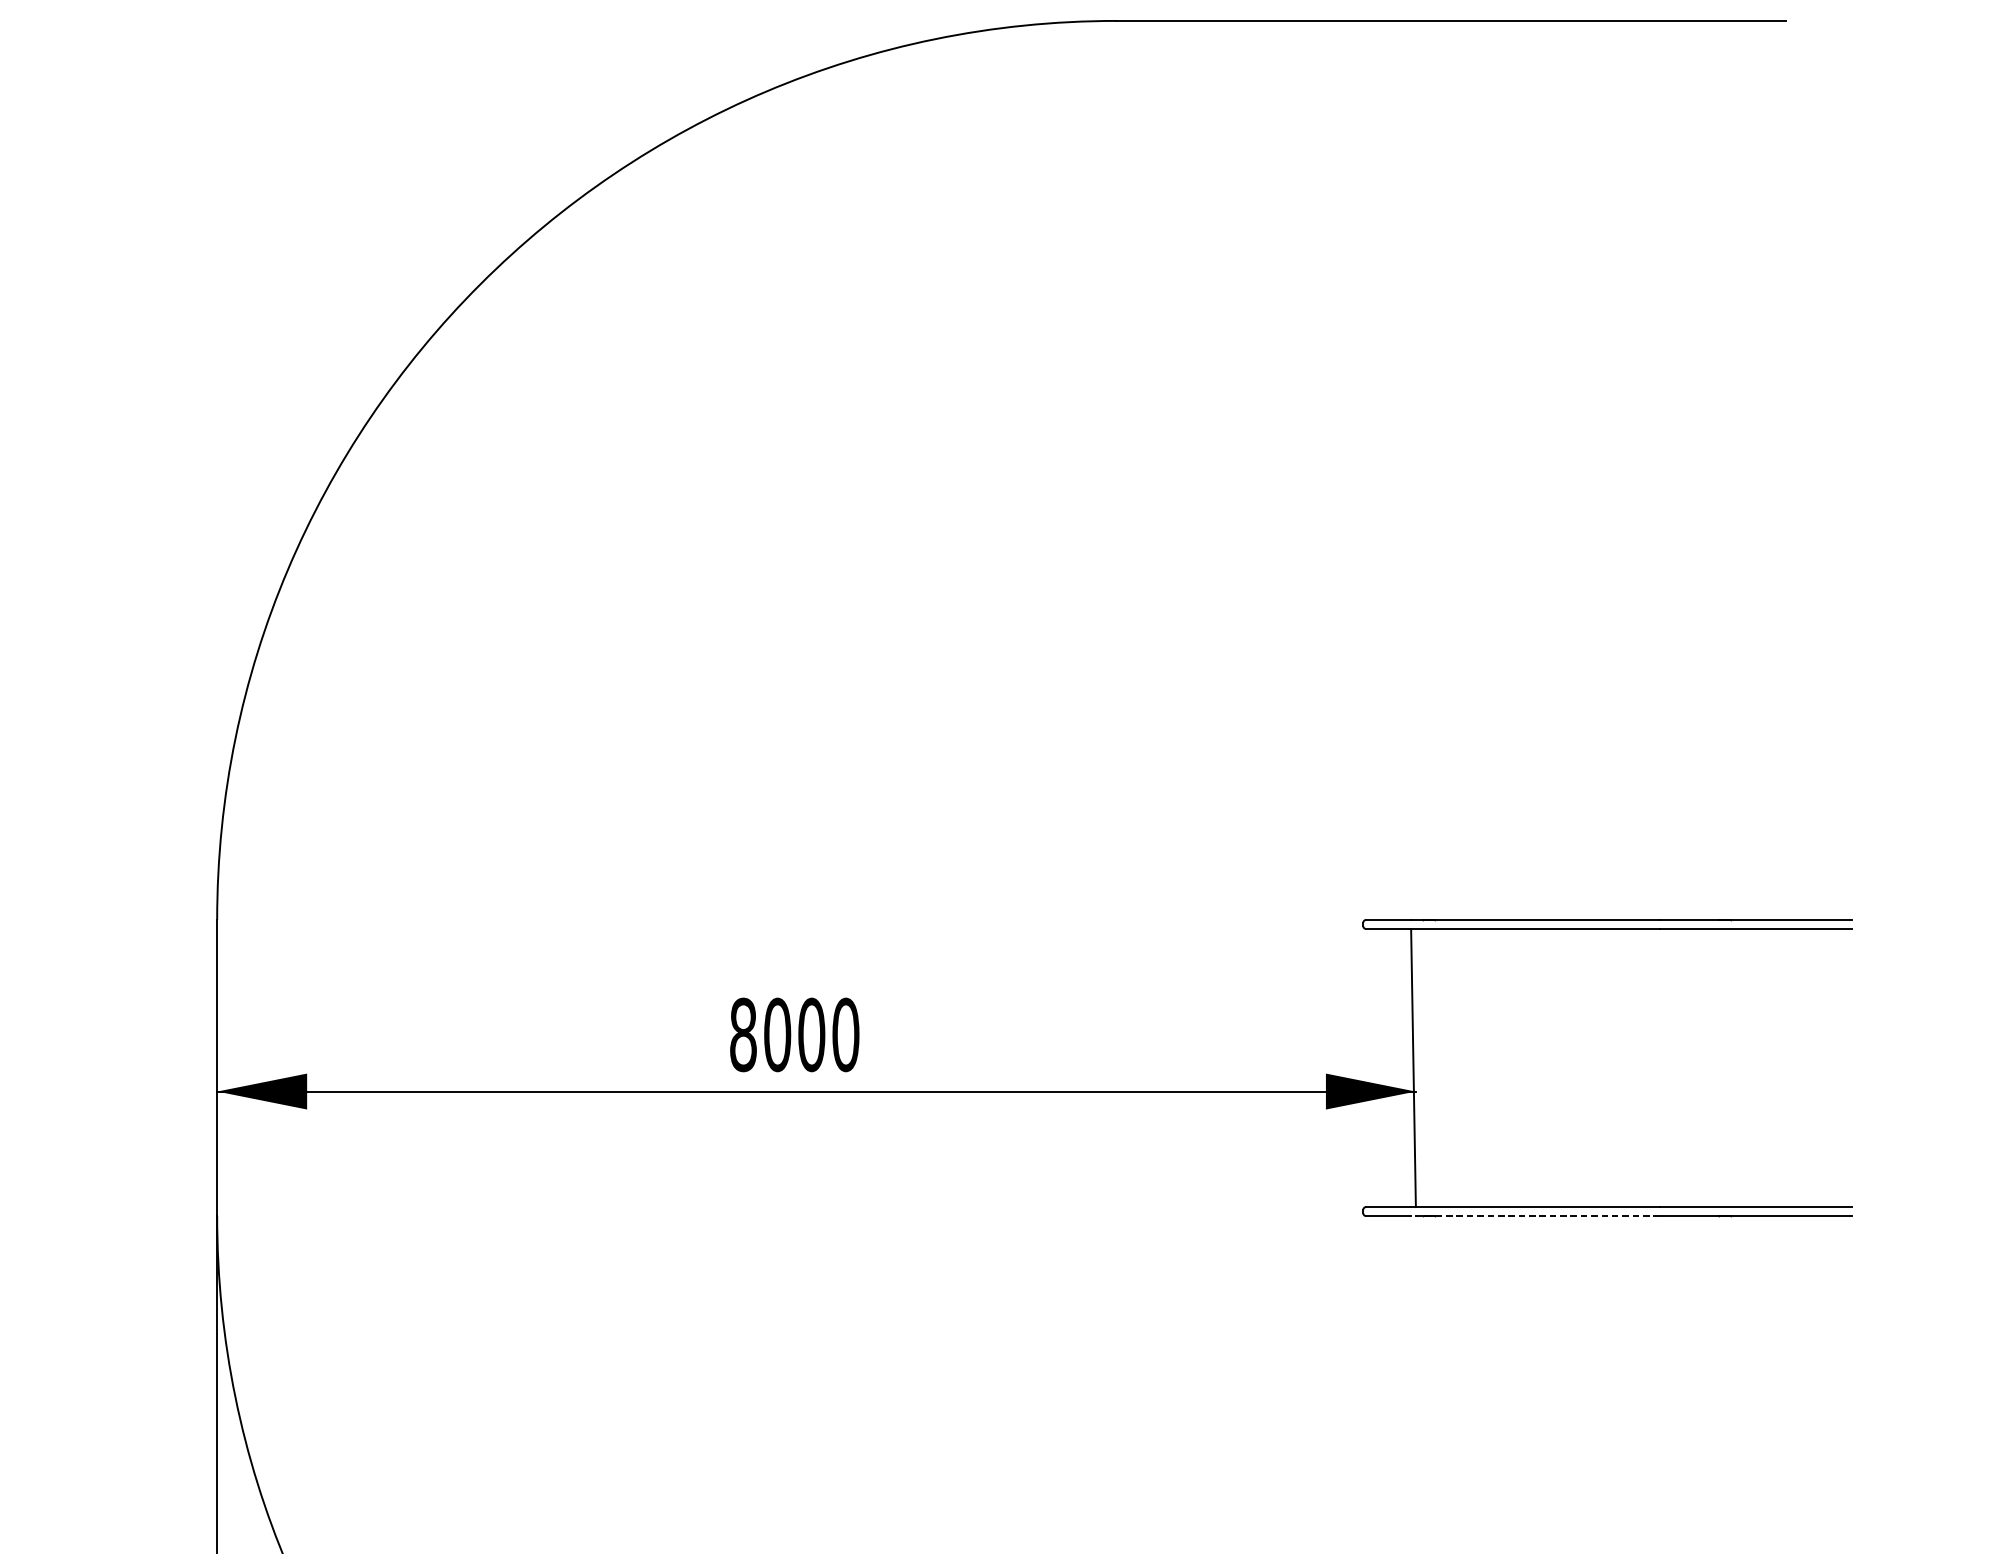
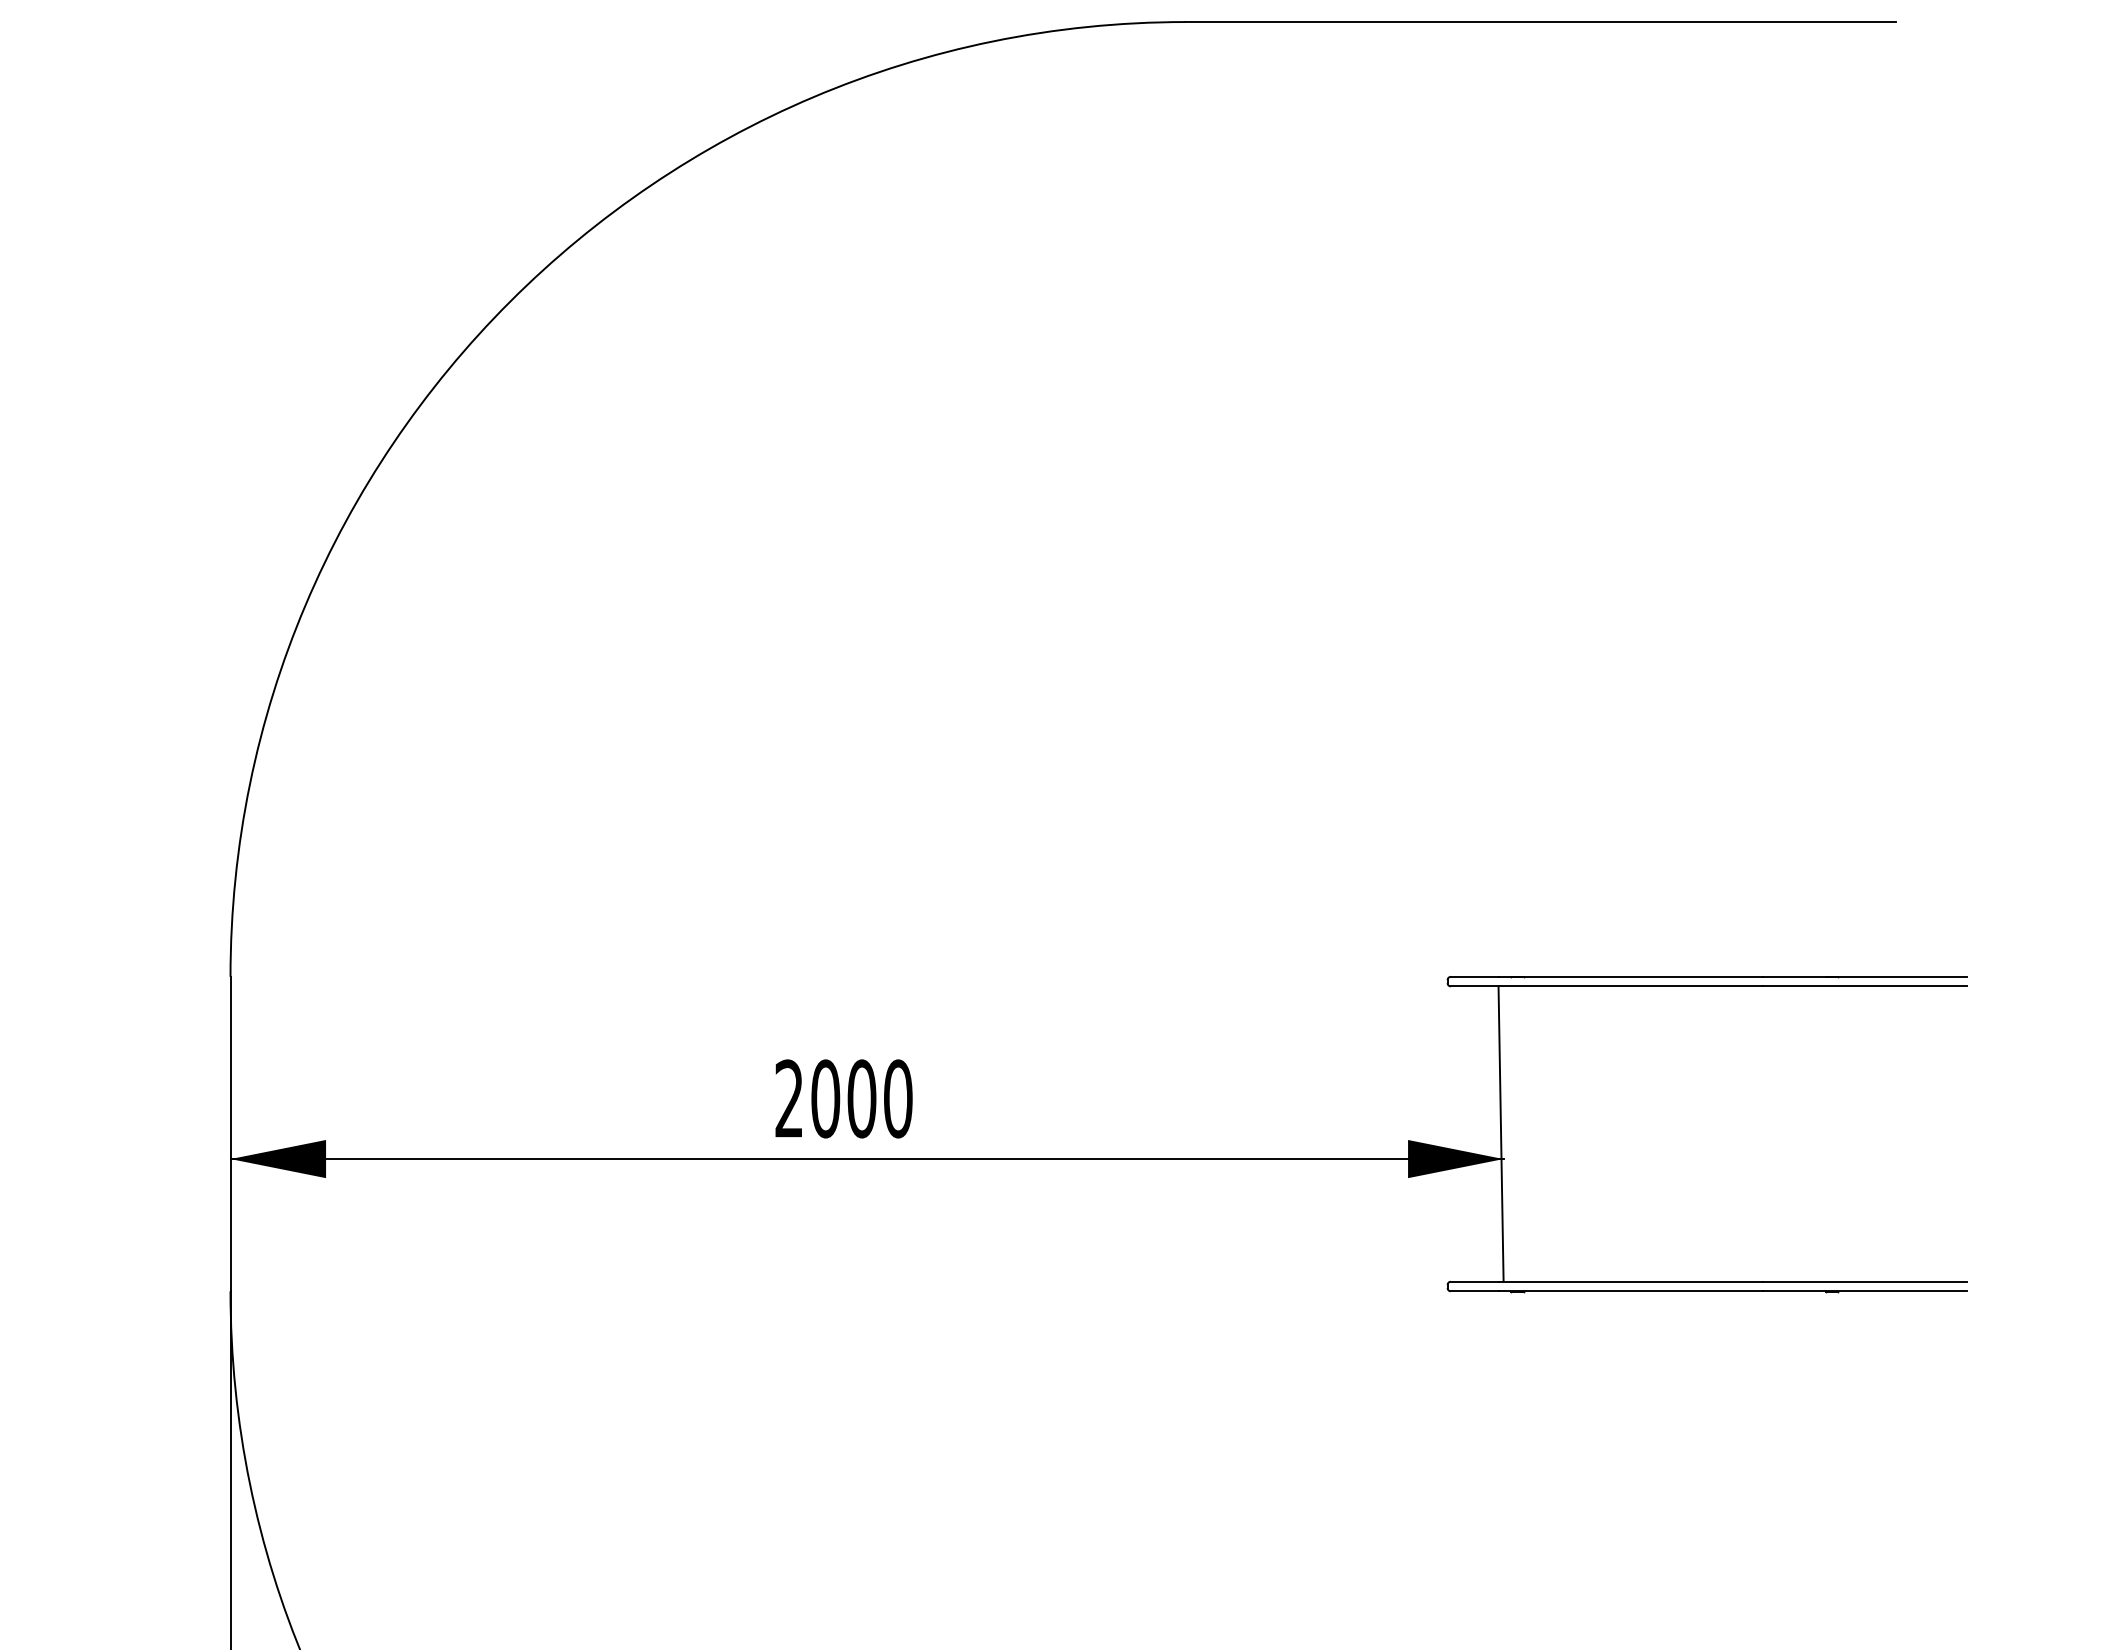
text: (743, 1034) -> (789, 1098), 8000 -> 2000
line: (1535, 1216) -> (1630, 1291), dashed -> solid

